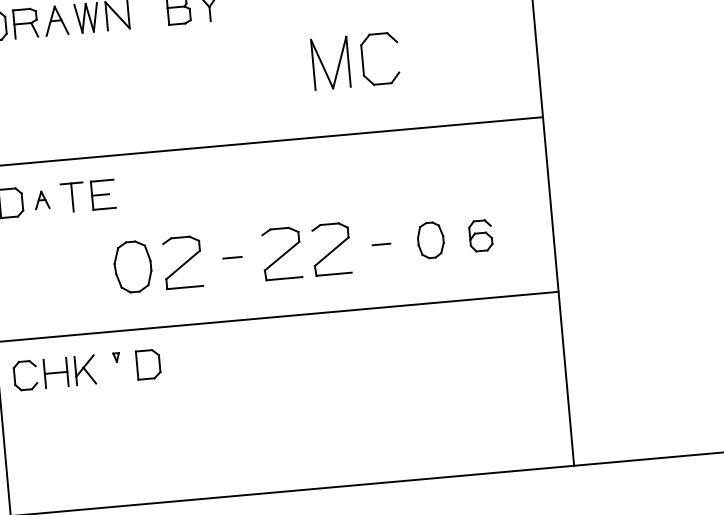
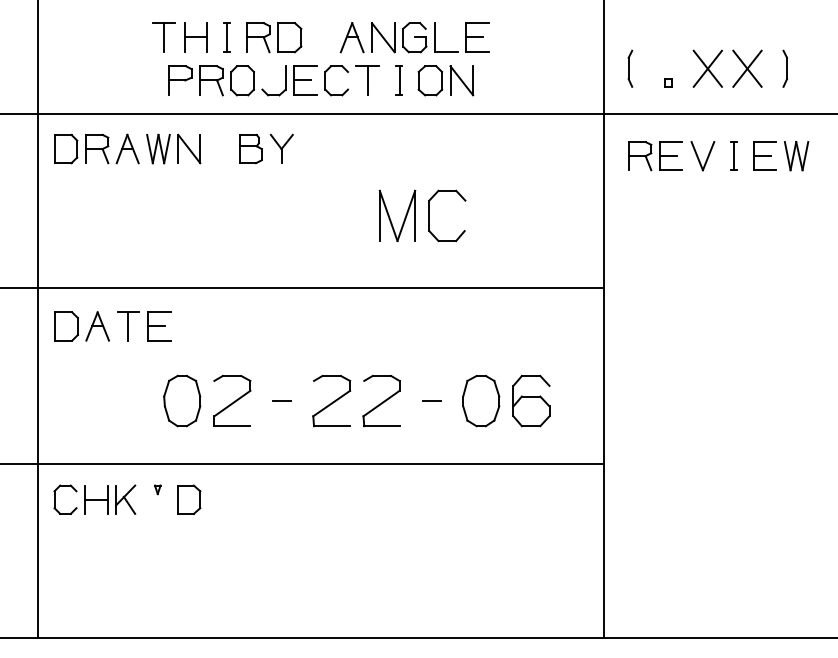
part: (41, 200) -> (97, 326), size x1.67
part: (480, 235) -> (531, 400), size x1.67
part: (431, 239) -> (481, 400), size x1.43

